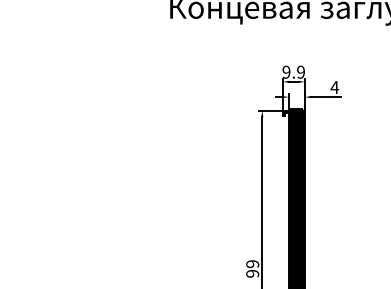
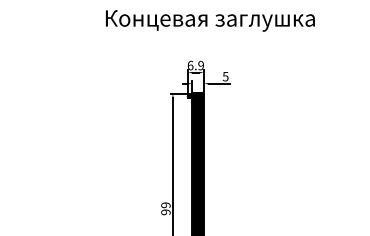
text: (286, 72) -> (190, 65), 9.9 -> 6.9
text: (334, 87) -> (225, 76), 4 -> 5

